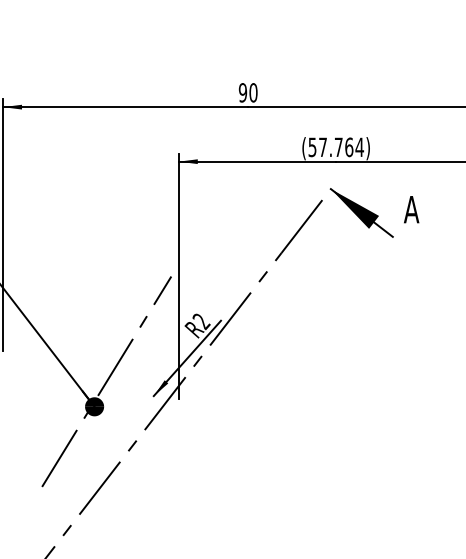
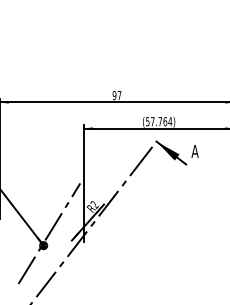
text: (253, 92) -> (119, 95), 90 -> 97

